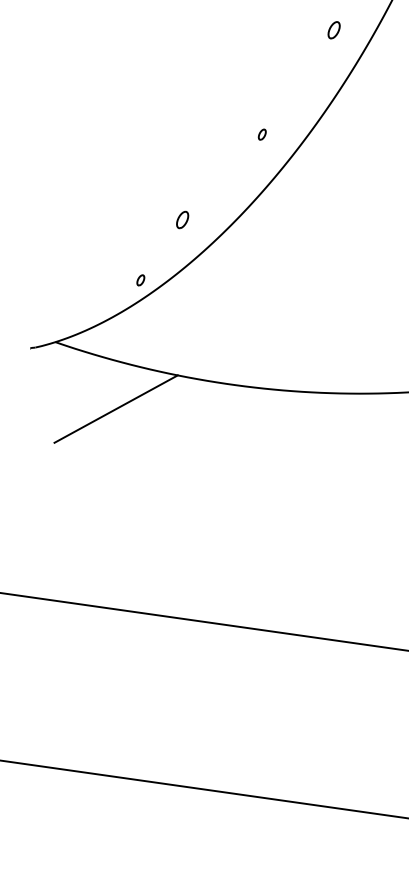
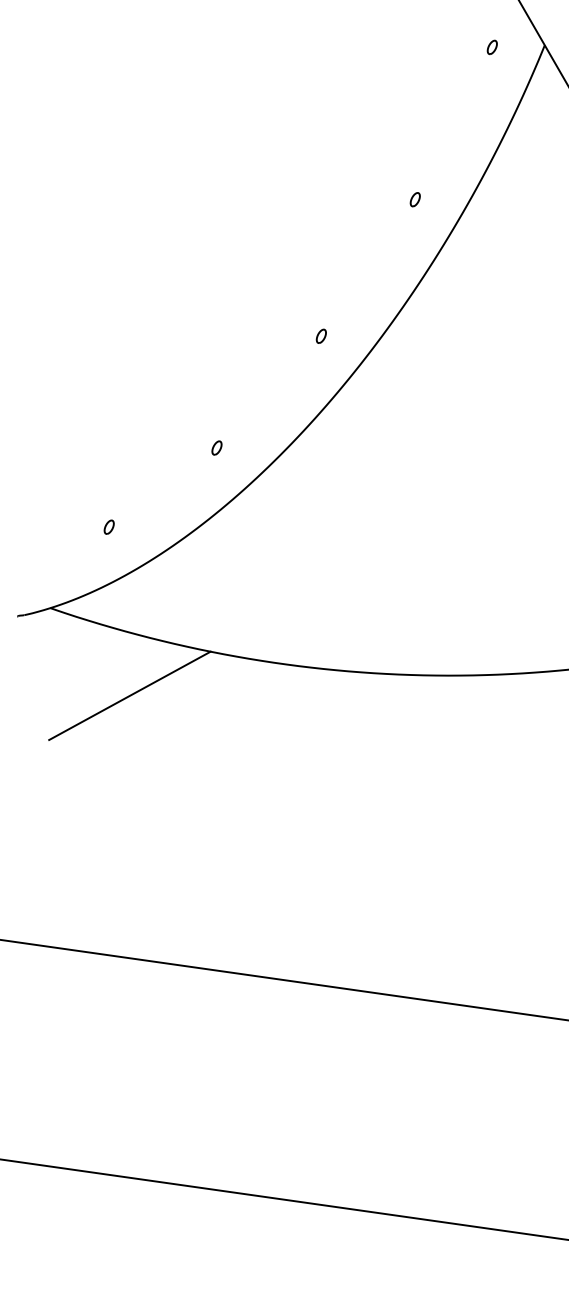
part: (333, 30) -> (414, 199), size x0.62
part: (182, 219) -> (216, 447), size x0.62
part: (140, 279) -> (108, 526), moved

